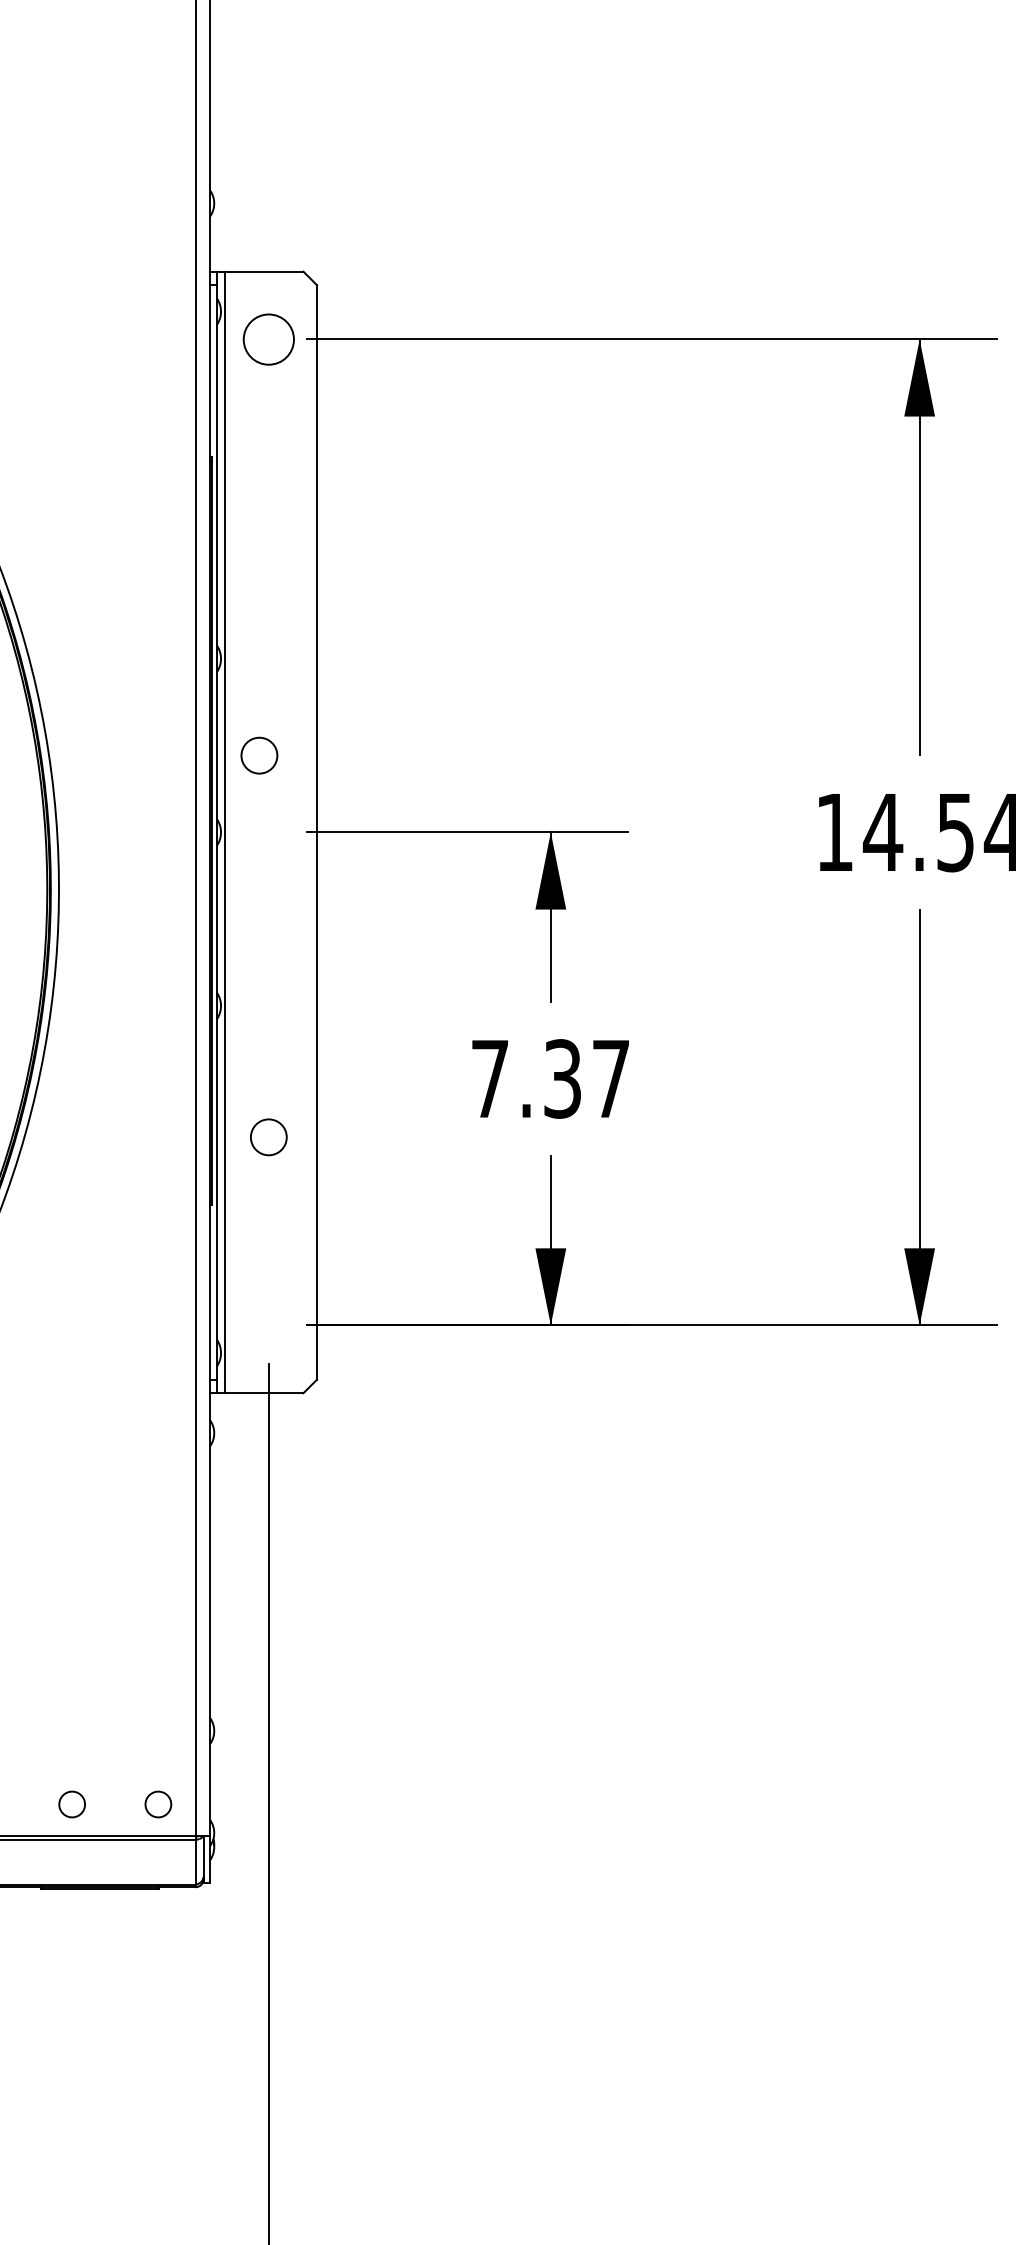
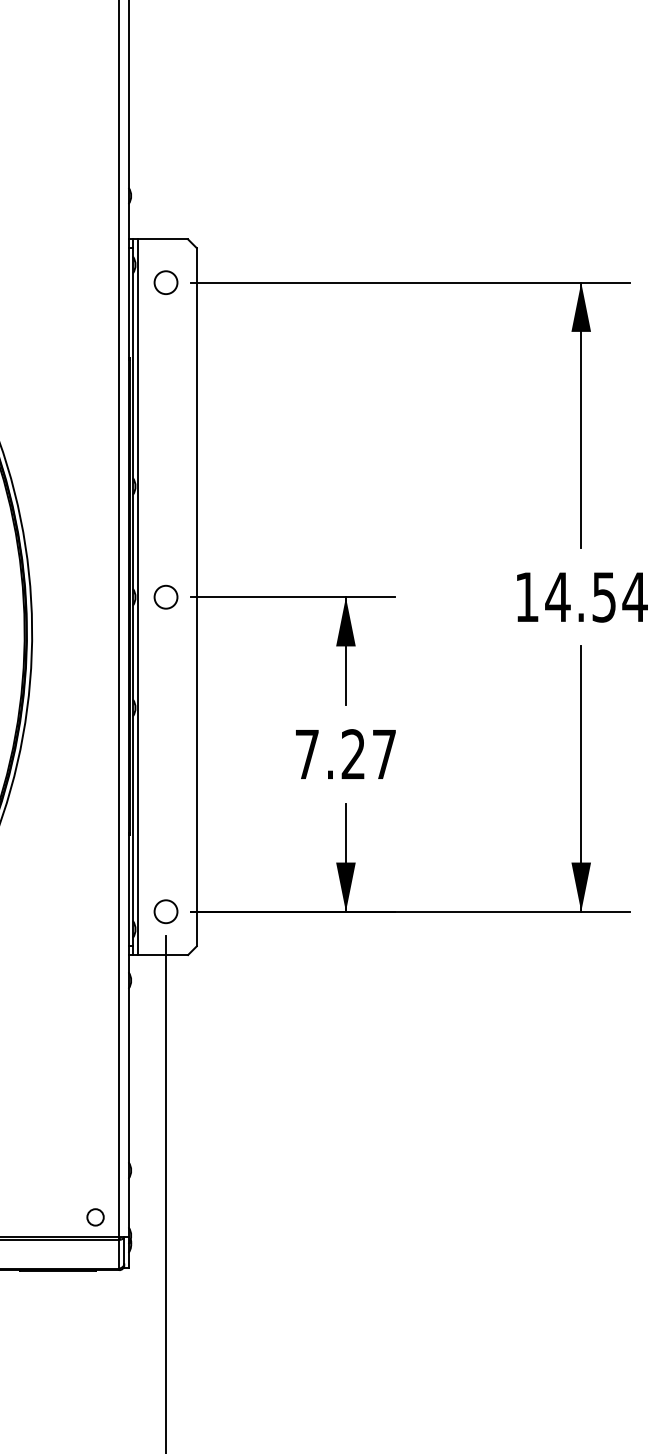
circle: (267, 339) -> (165, 282), size x0.71
circle: (258, 754) -> (165, 596), moved
text: (562, 1078) -> (353, 754), 7.37 -> 7.27
circle: (267, 1136) -> (165, 911), moved
circle: (72, 1804) -> (40, 1217), removed

